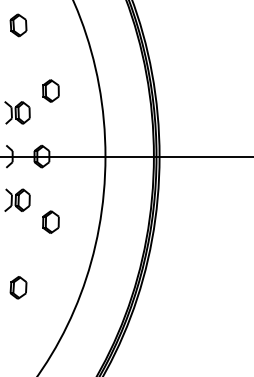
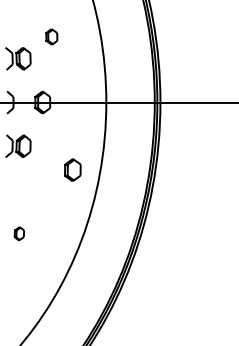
part: (50, 90) -> (51, 36), size x0.7
part: (50, 221) -> (72, 169), moved
part: (18, 287) -> (19, 233), size x0.6

